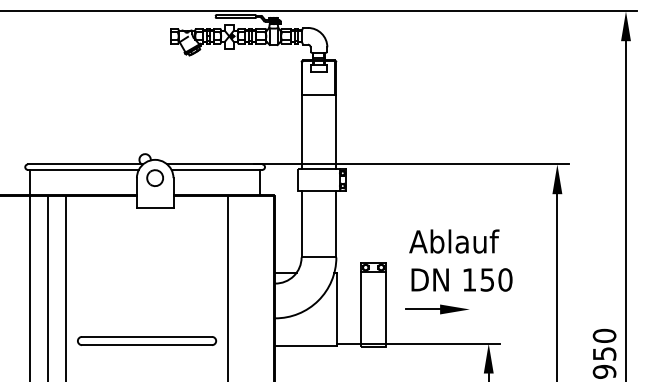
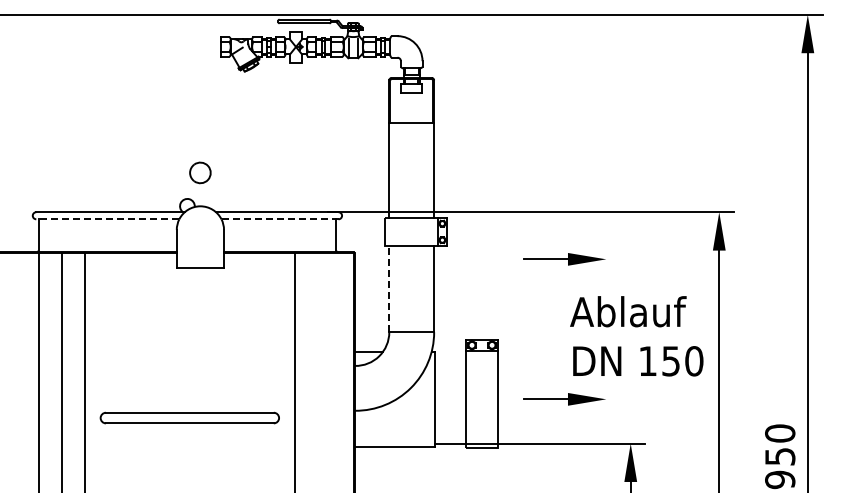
line: (83, 170) -> (107, 219), solid -> dashed
line: (217, 170) -> (280, 219), solid -> dashed
part: (155, 177) -> (200, 172), moved
part: (437, 201) -> (564, 259), added
line: (301, 223) -> (389, 288), solid -> dashed
text: (460, 260) -> (636, 336), moved
part: (146, 340) -> (189, 417), moved

